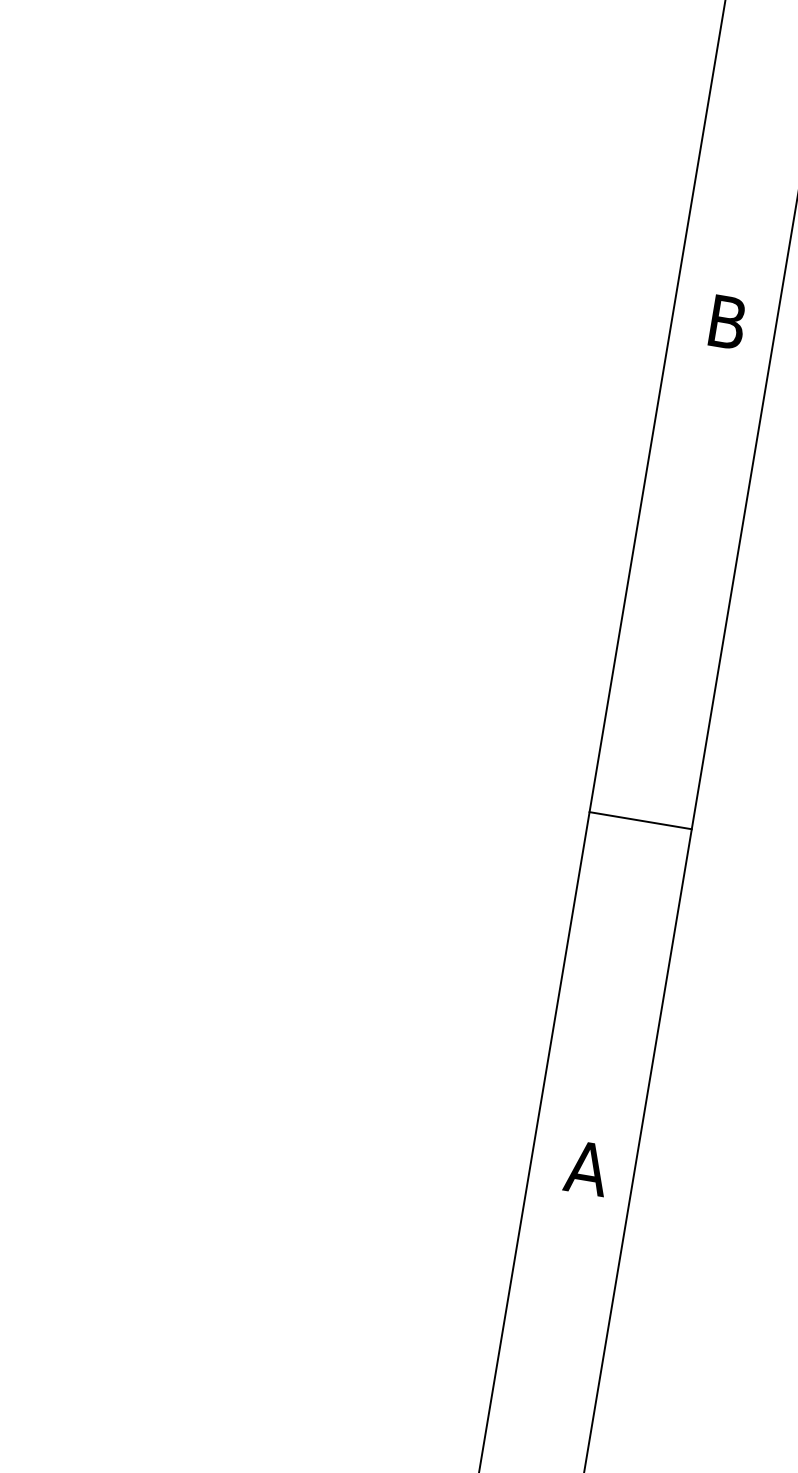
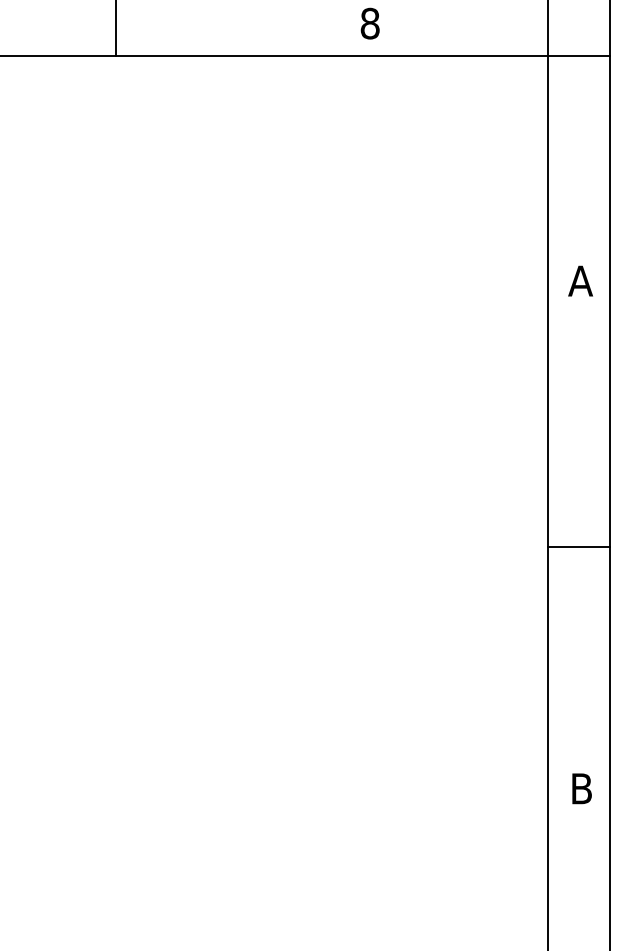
text: (727, 321) -> (580, 280), B -> A
line: (640, 820) -> (578, 546), moved
text: (587, 1167) -> (581, 788), A -> B

